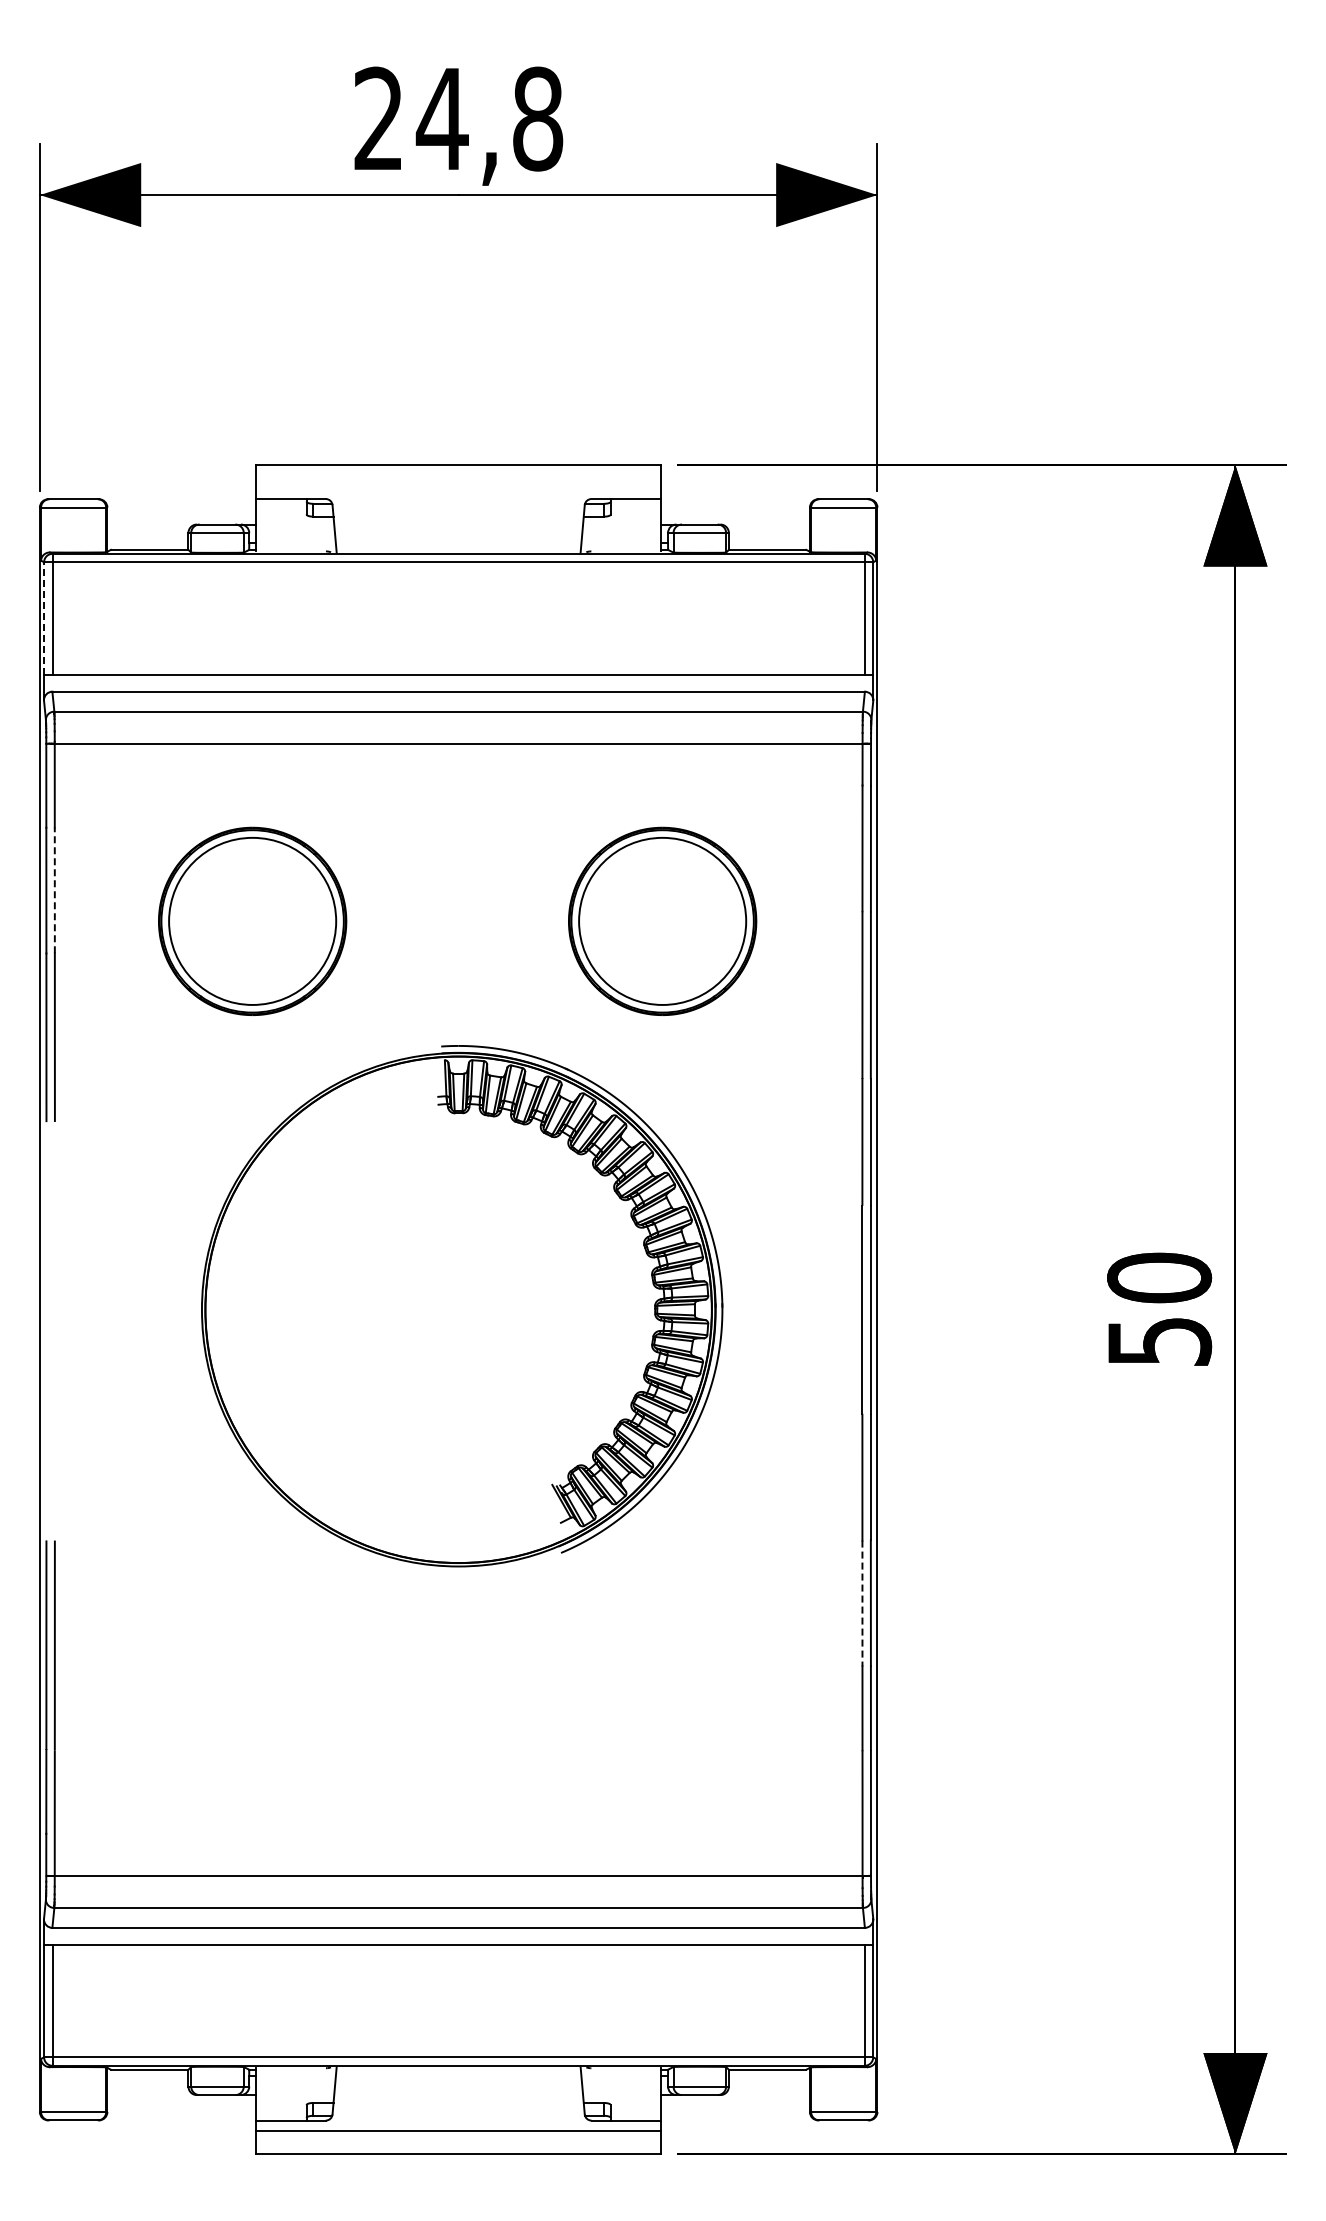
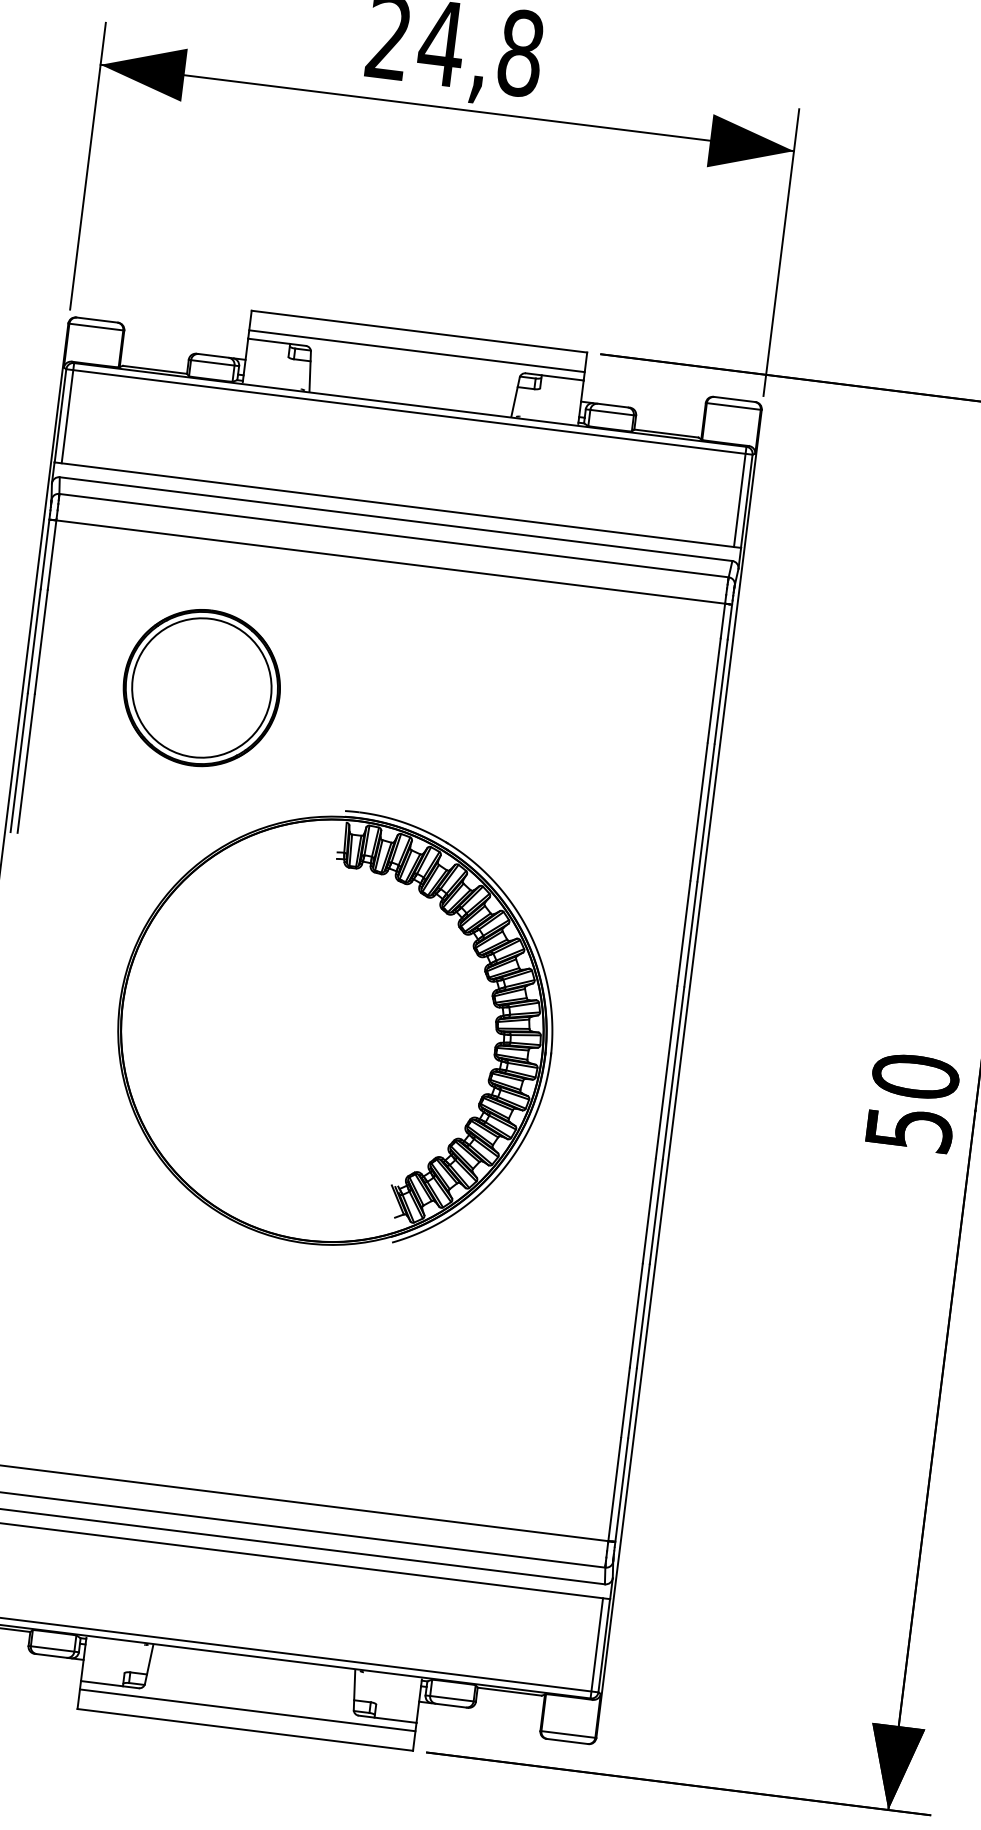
line: (458, 488) -> (416, 350), added
line: (44, 618) -> (60, 415), dashed -> solid
line: (54, 890) -> (41, 642), dashed -> solid
part: (662, 920) -> (541, 729), removed
line: (862, 1603) -> (636, 1315), dashed -> solid

